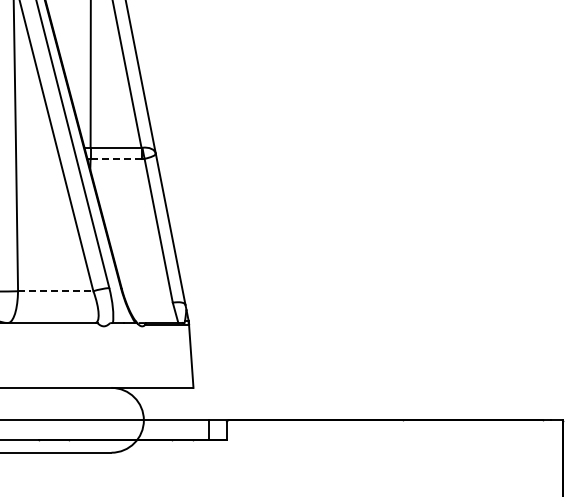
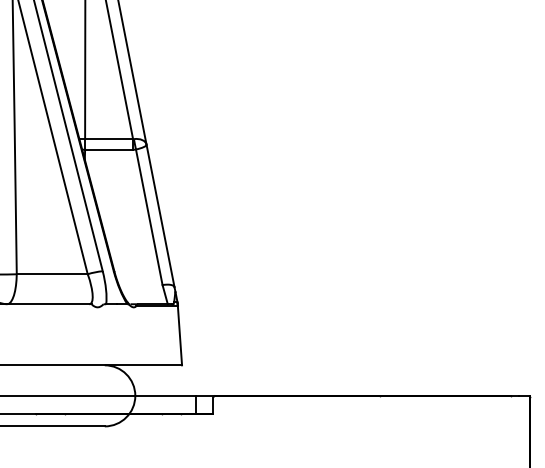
line: (115, 159) -> (108, 150), dashed -> solid
line: (55, 291) -> (52, 274), dashed -> solid

